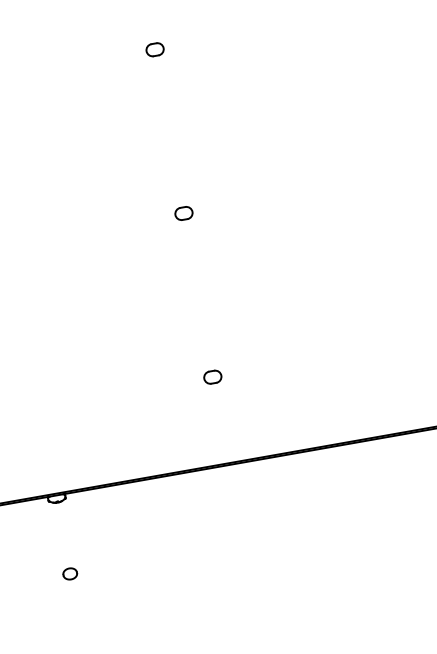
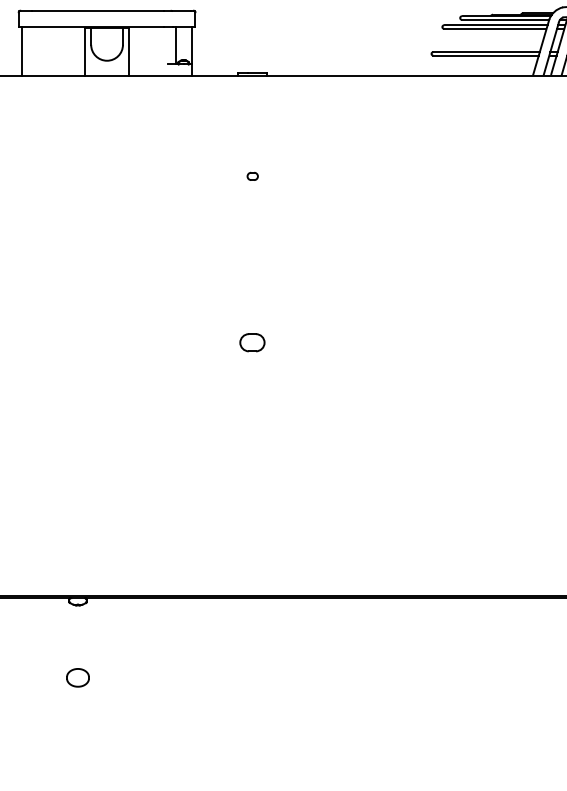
part: (155, 49) -> (252, 176), size x0.6
part: (183, 213) -> (252, 342), size x1.4
part: (212, 376) -> (252, 508), removed
part: (69, 573) -> (77, 677), size x1.6

